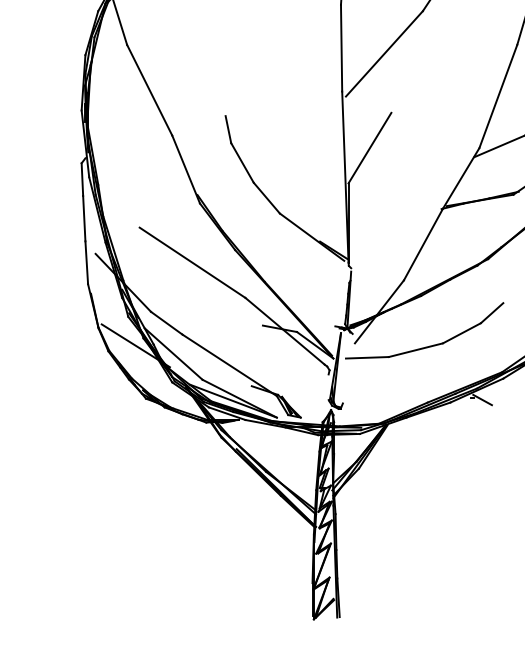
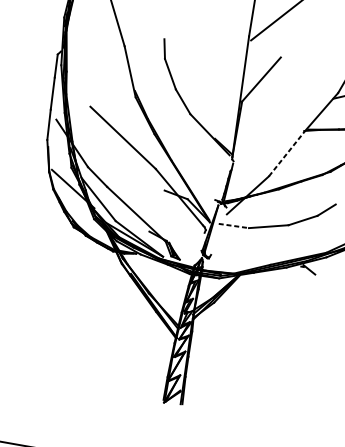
line: (423, 244) -> (287, 153), solid -> dashed
line: (367, 357) -> (233, 225), solid -> dashed

